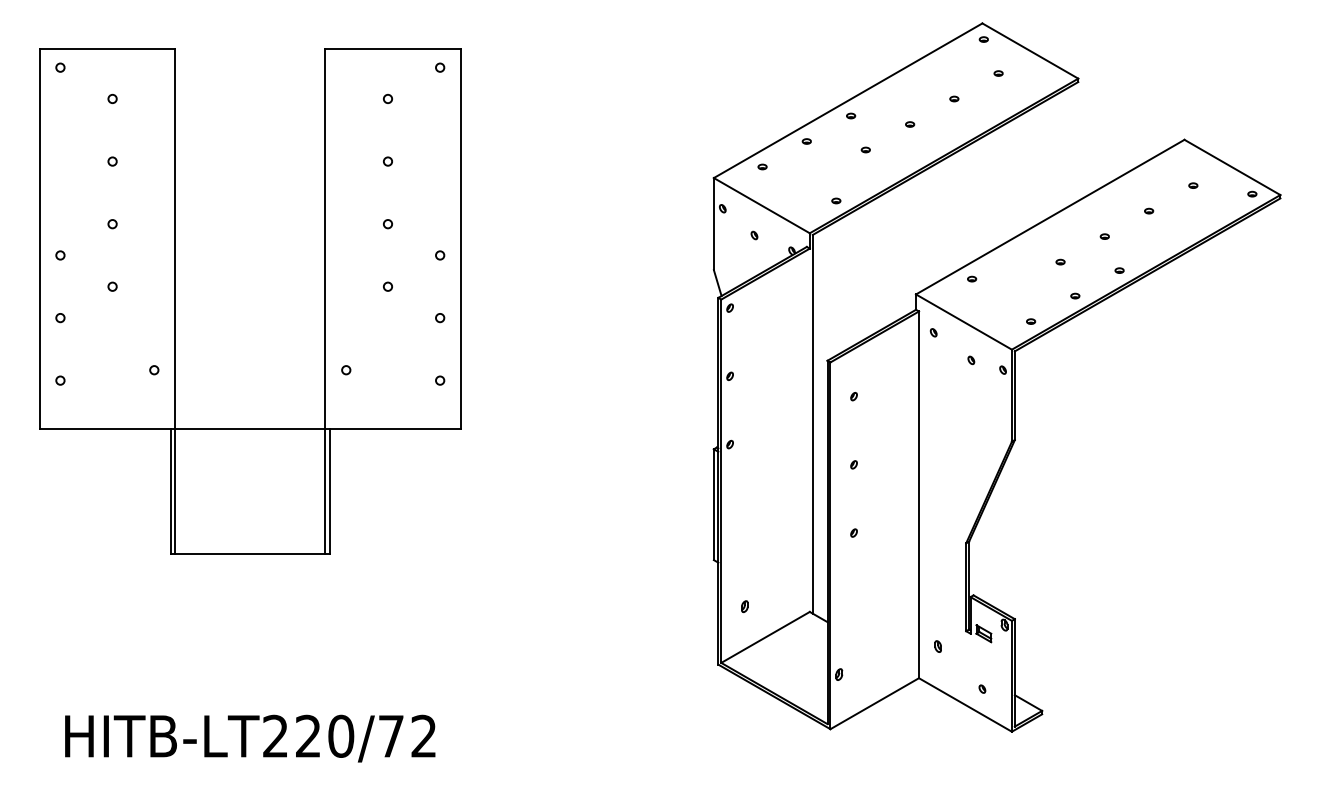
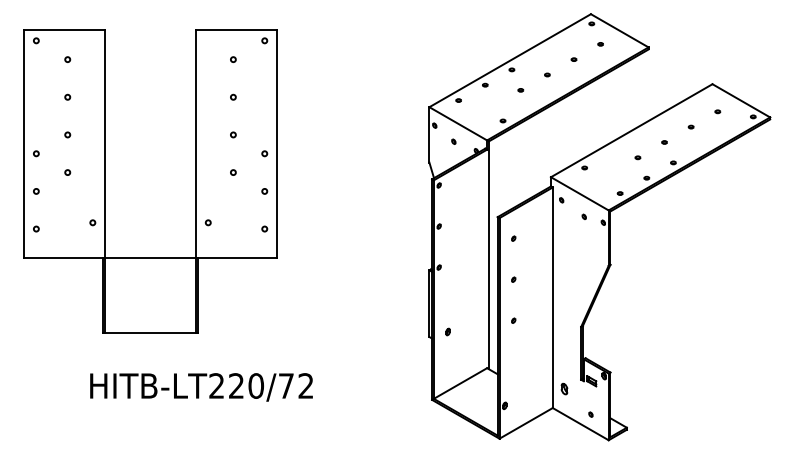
part: (743, 605) -> (447, 331), moved
part: (936, 645) -> (563, 388), size x1.6
text: (250, 738) -> (201, 387), moved

